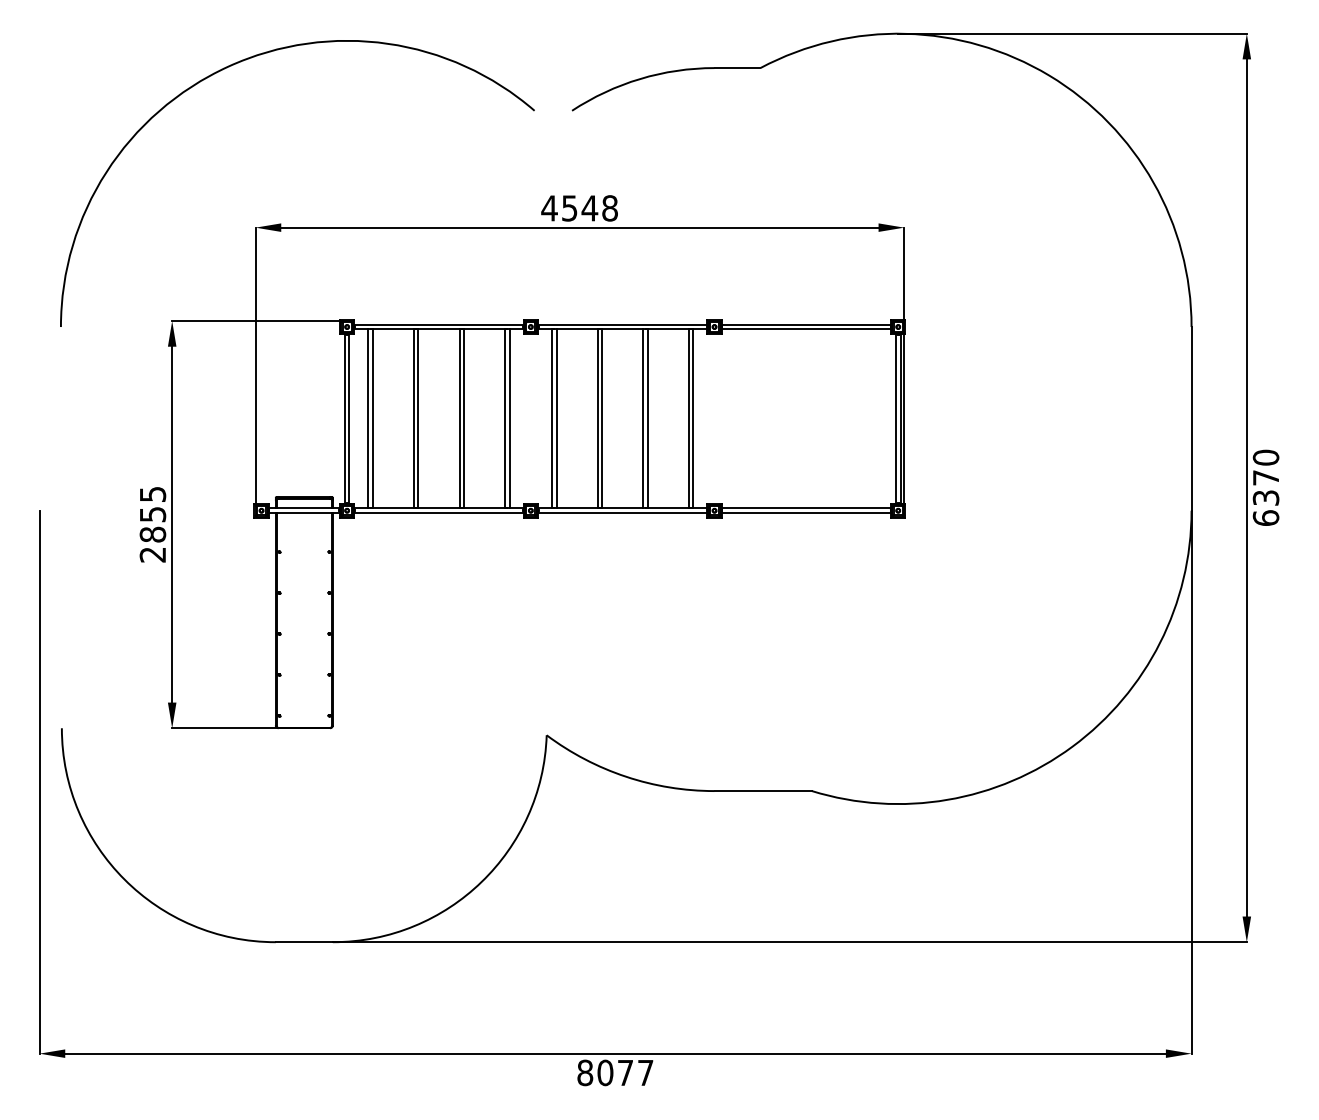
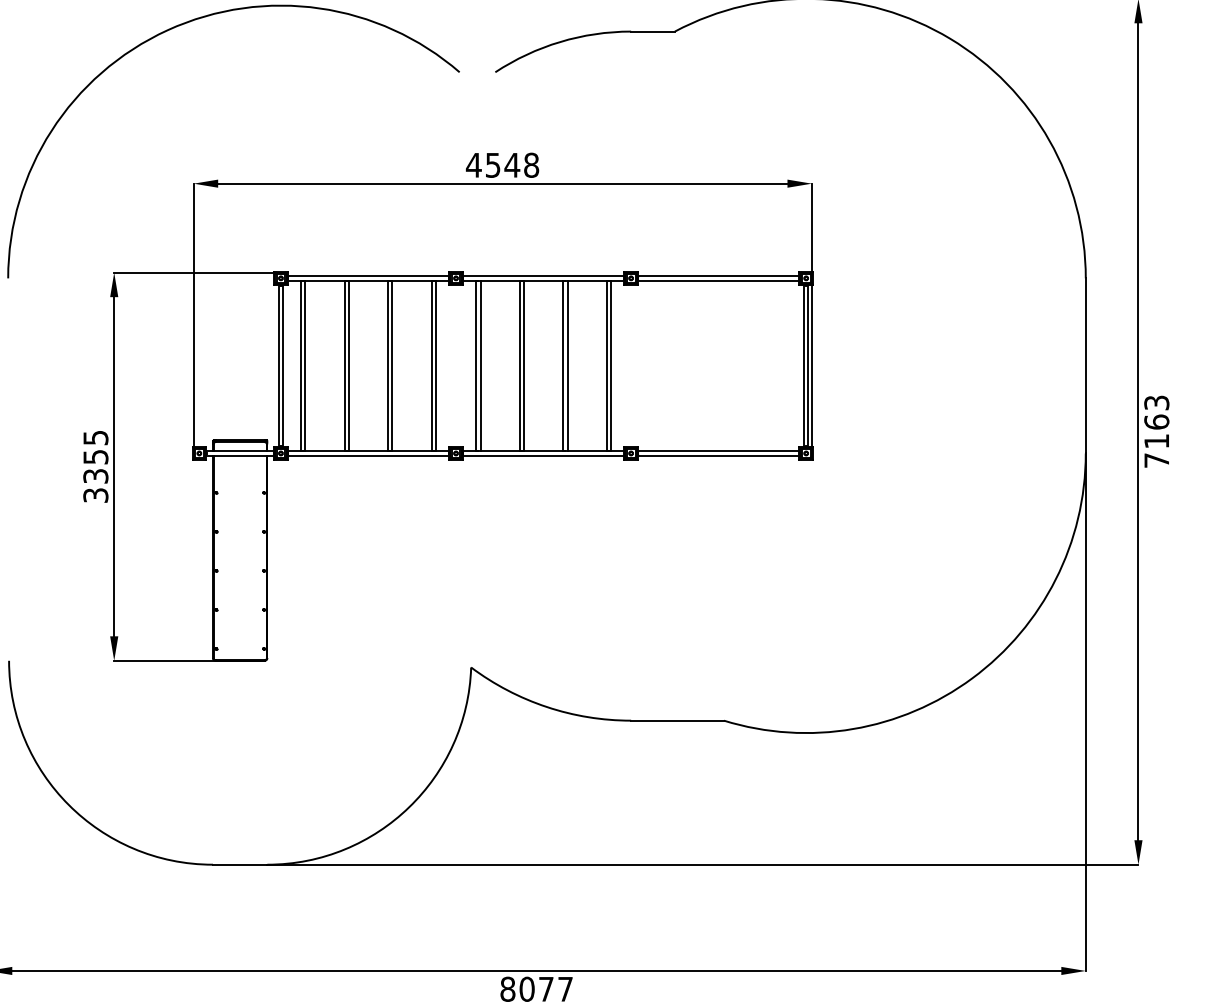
text: (1265, 487) -> (1156, 431), 6370 -> 7163
text: (152, 544) -> (95, 485), 2855 -> 3355

